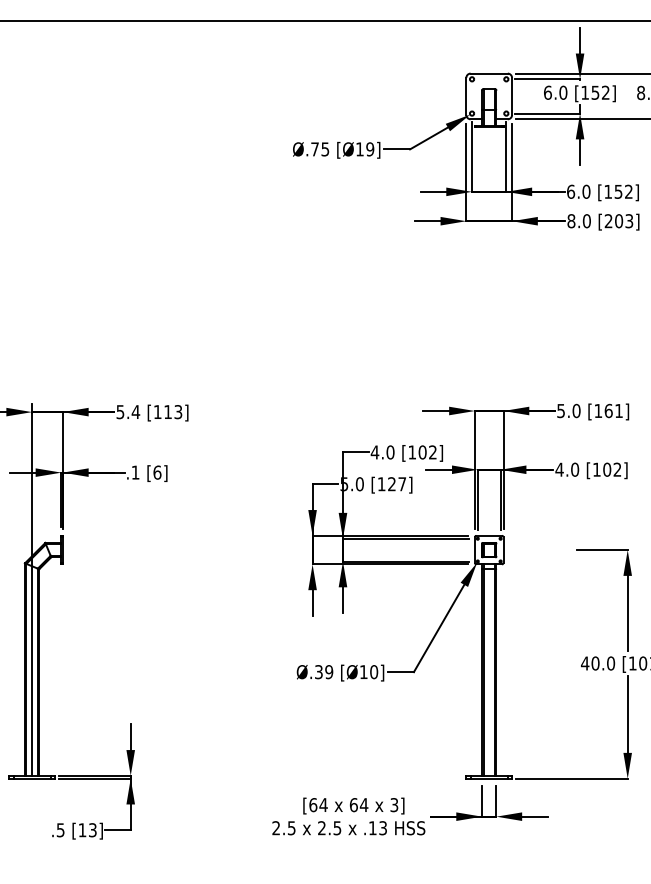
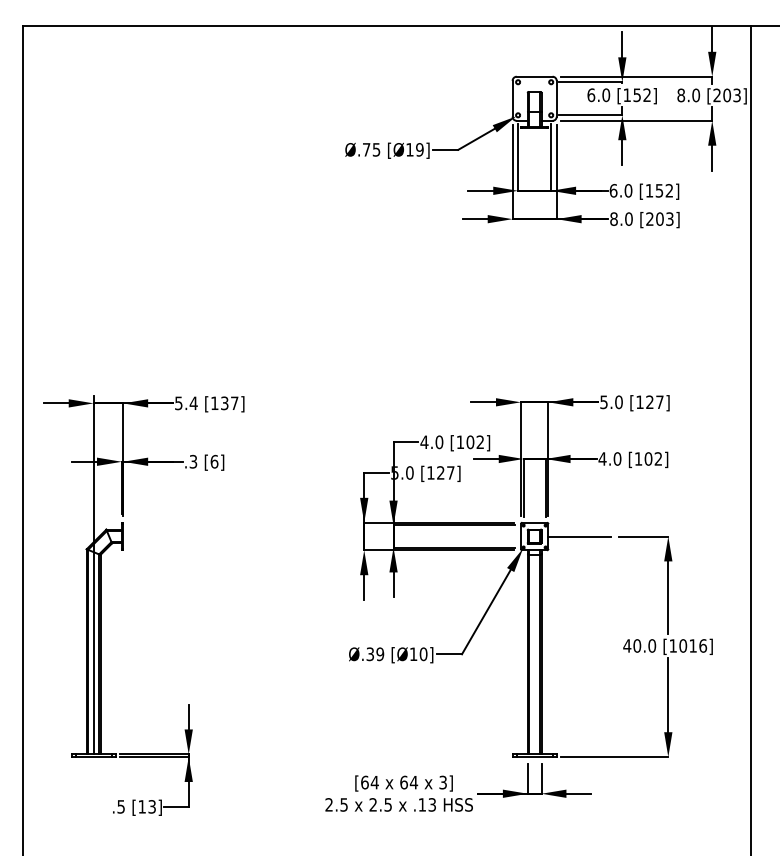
text: (613, 411) -> (654, 402), [161] -> [127]
text: (172, 412) -> (229, 403), [113] -> [137]
text: (135, 472) -> (193, 461), .1 -> .3
line: (535, 550) -> (579, 536), added

